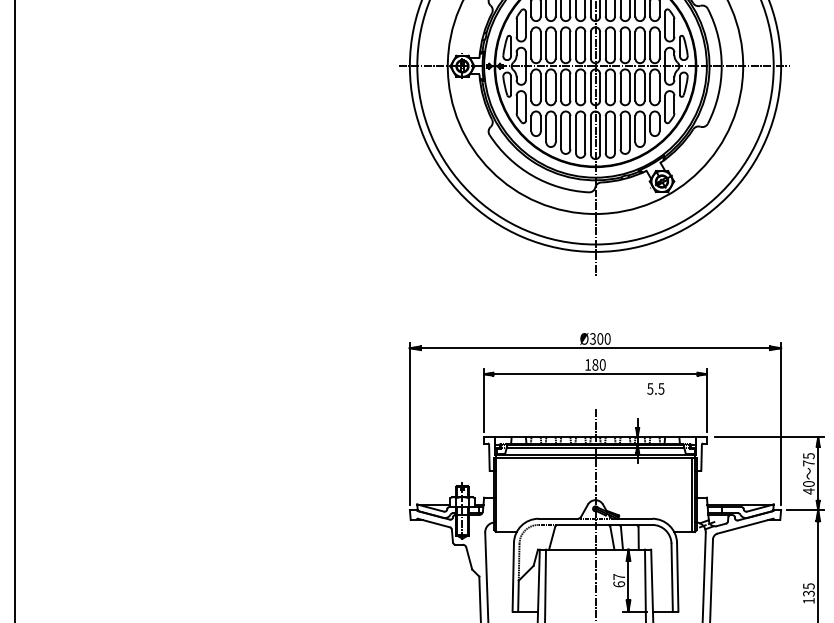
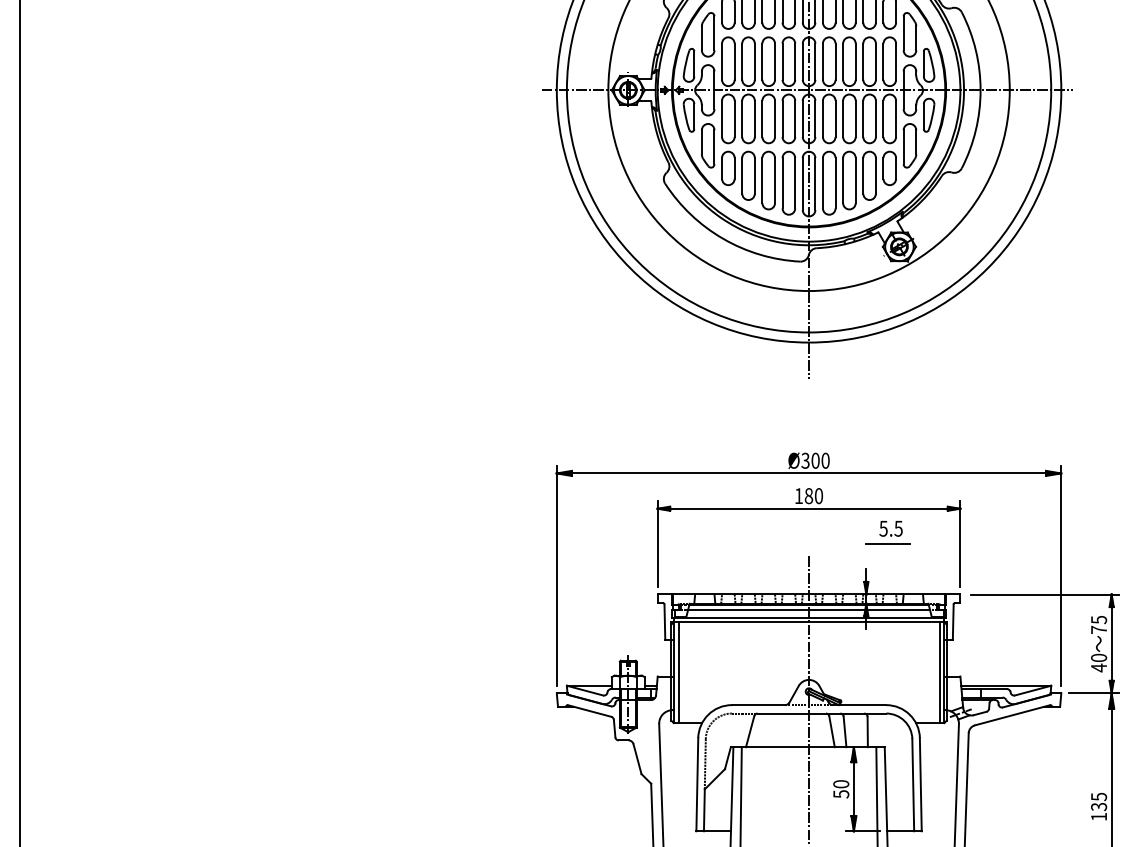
line: (653, 400) -> (887, 544), added
line: (499, 494) -> (678, 672), added
text: (619, 580) -> (841, 789), 67 -> 50

